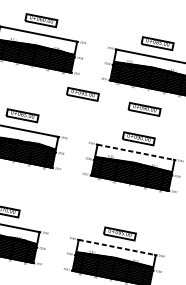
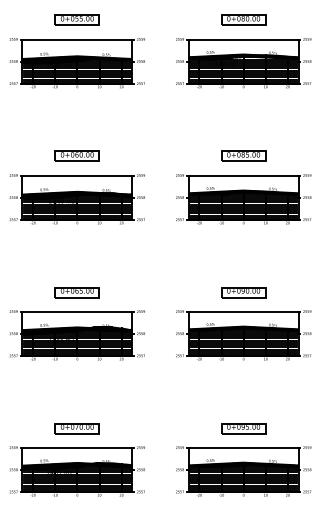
part: (82, 94) -> (154, 246), removed
part: (144, 109) -> (243, 250), removed
line: (136, 152) -> (244, 311), dashed -> solid
line: (117, 247) -> (244, 448), dashed -> solid

